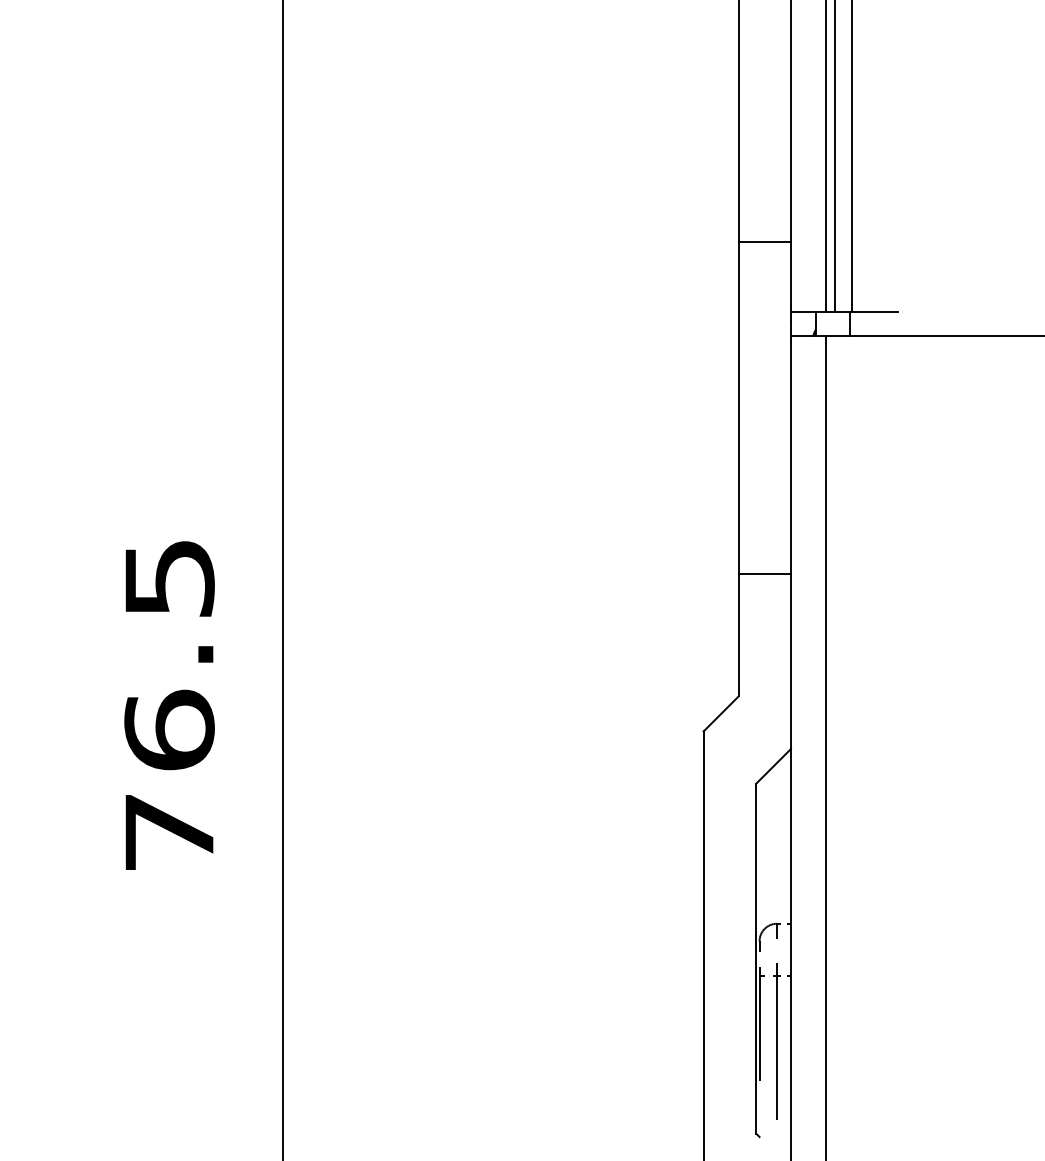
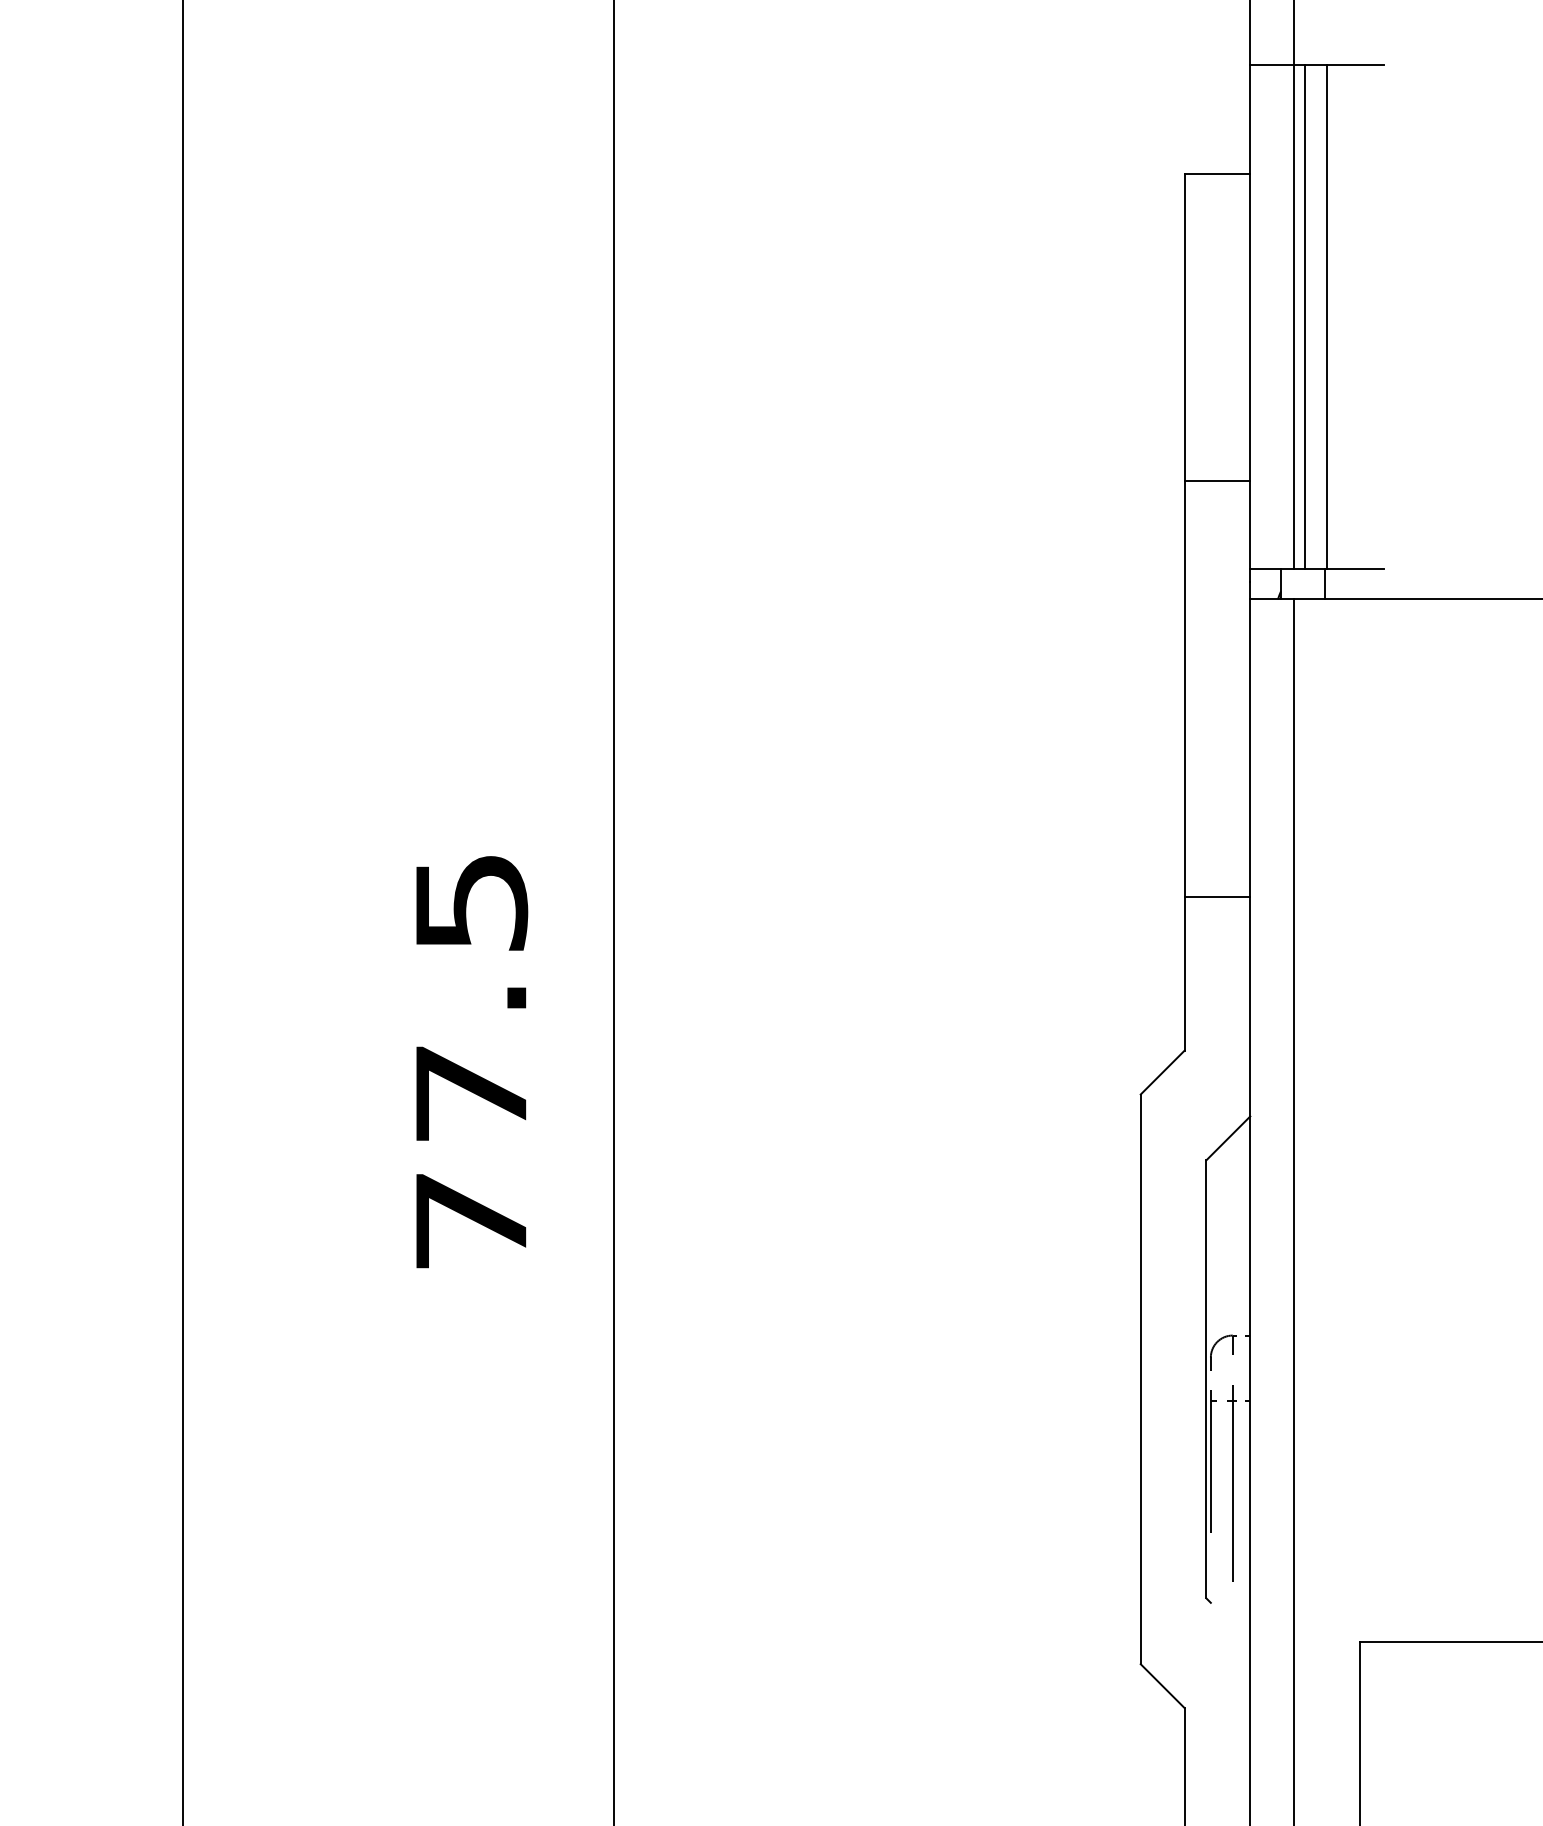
text: (169, 729) -> (471, 1092), 76.5 -> 77.5

